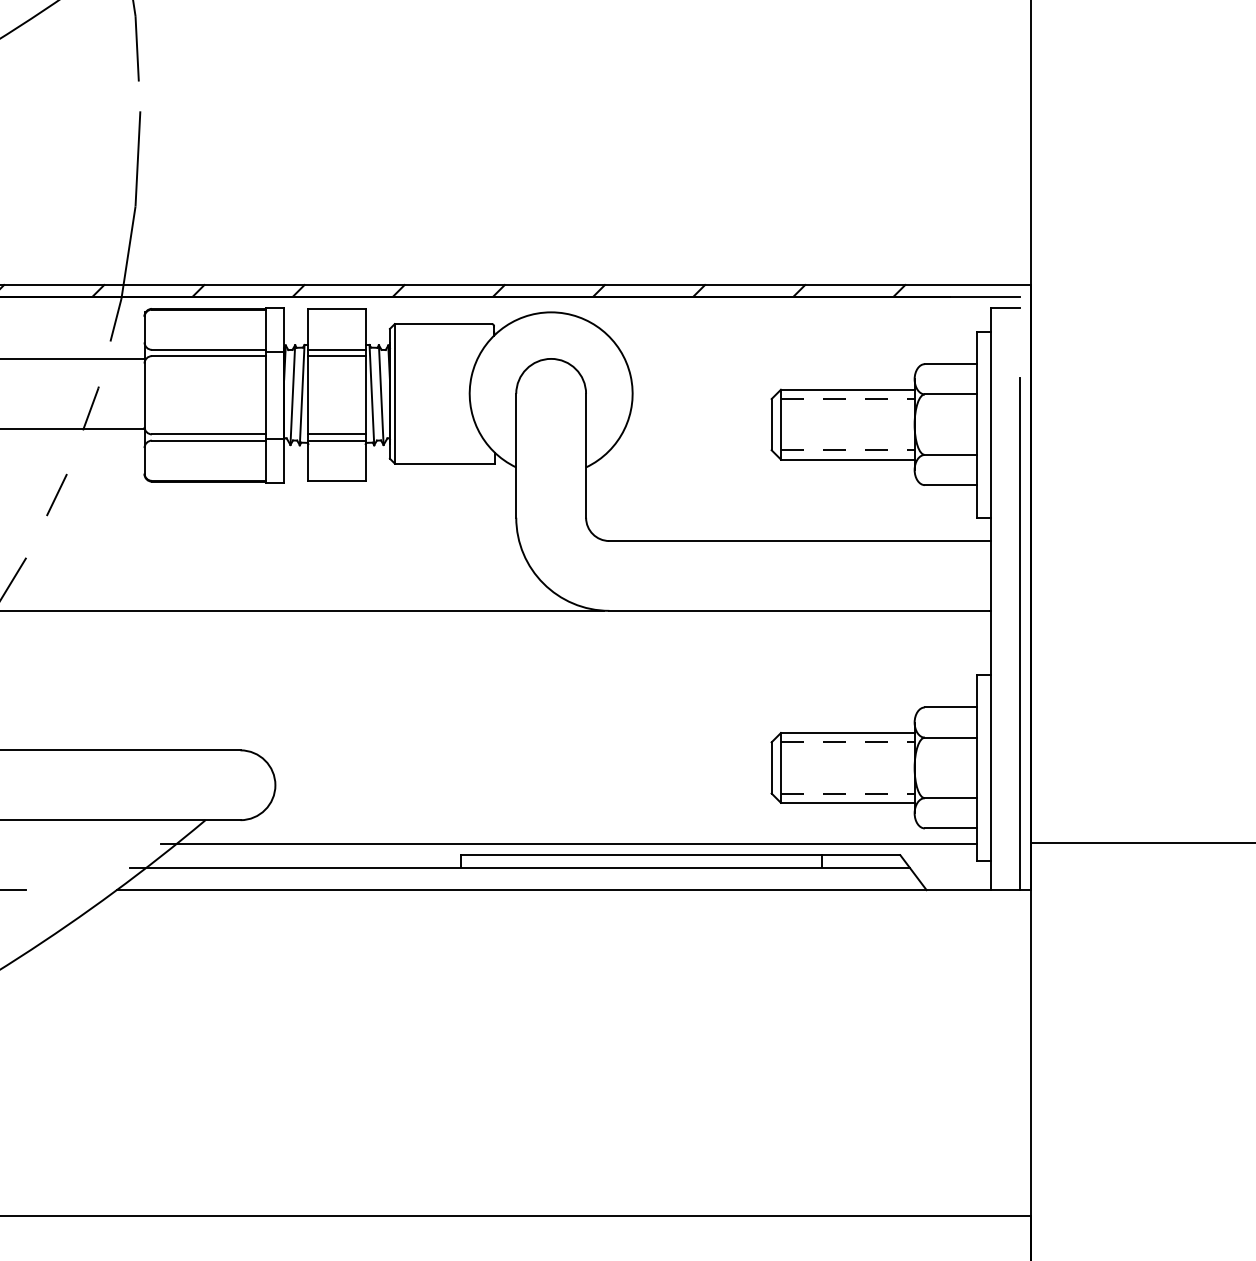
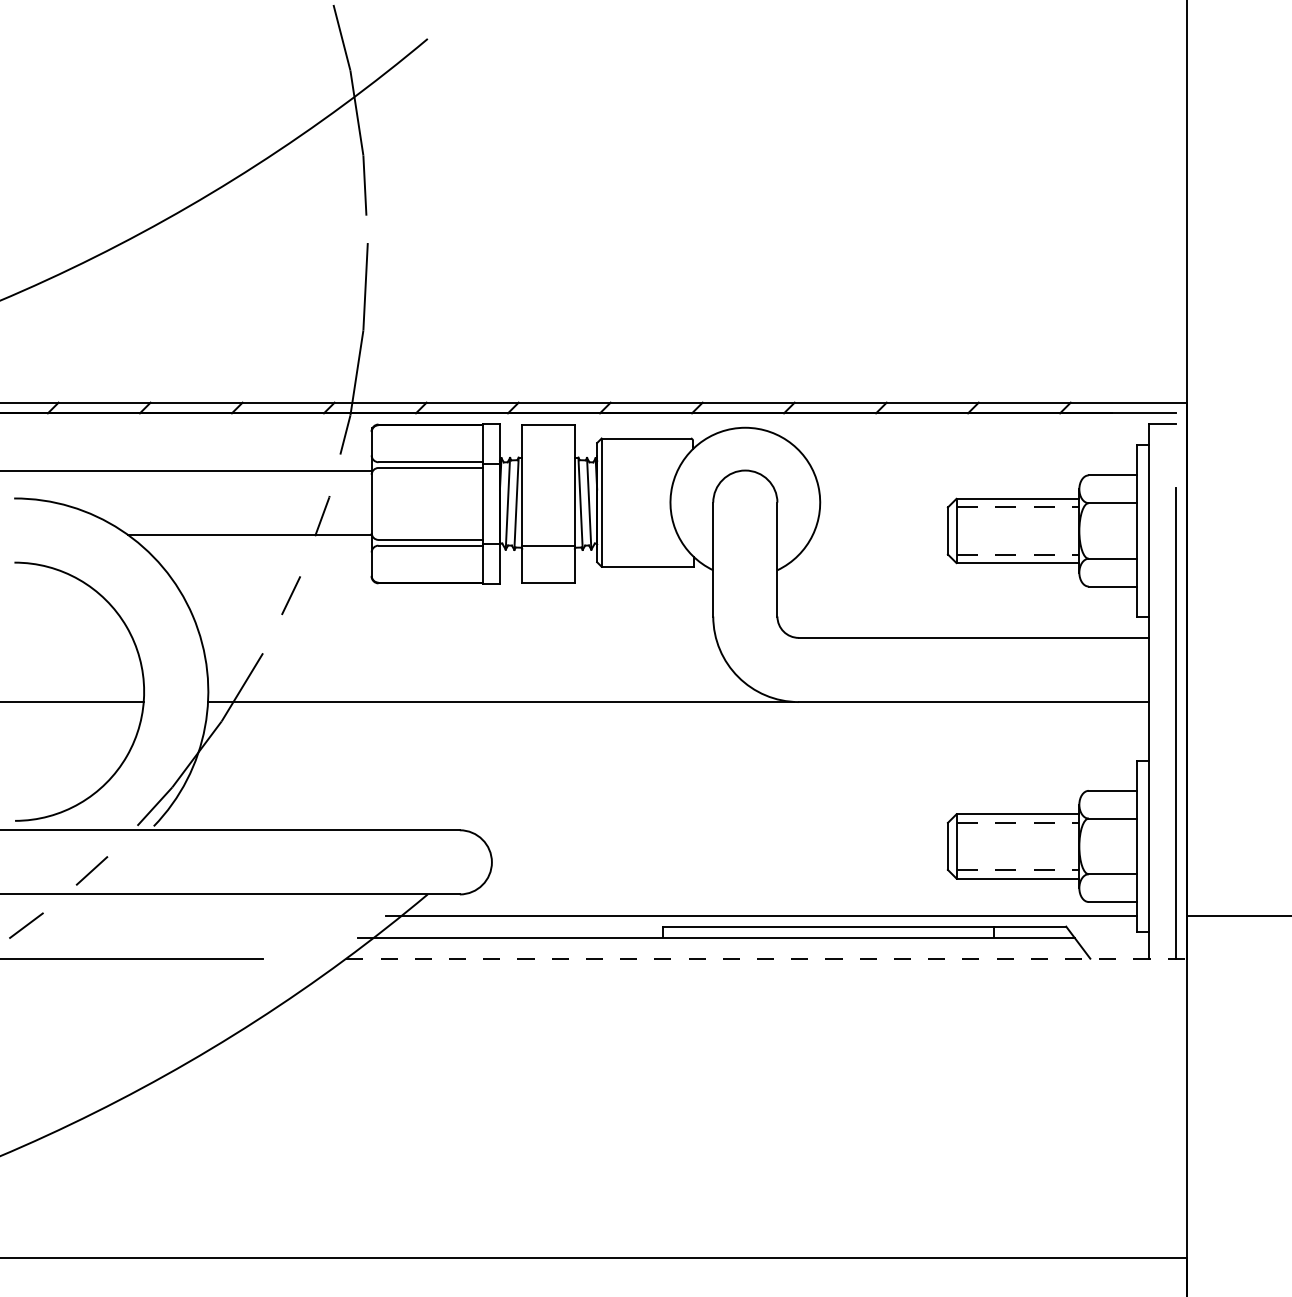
line: (336, 350) -> (548, 462), removed
line: (336, 356) -> (548, 468), removed
line: (336, 433) -> (548, 539), removed
line: (574, 889) -> (766, 958), solid -> dashed

